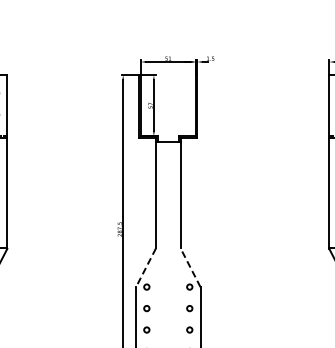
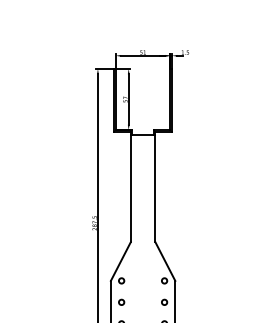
line: (146, 267) -> (121, 261), dashed -> solid
line: (190, 267) -> (165, 261), dashed -> solid

